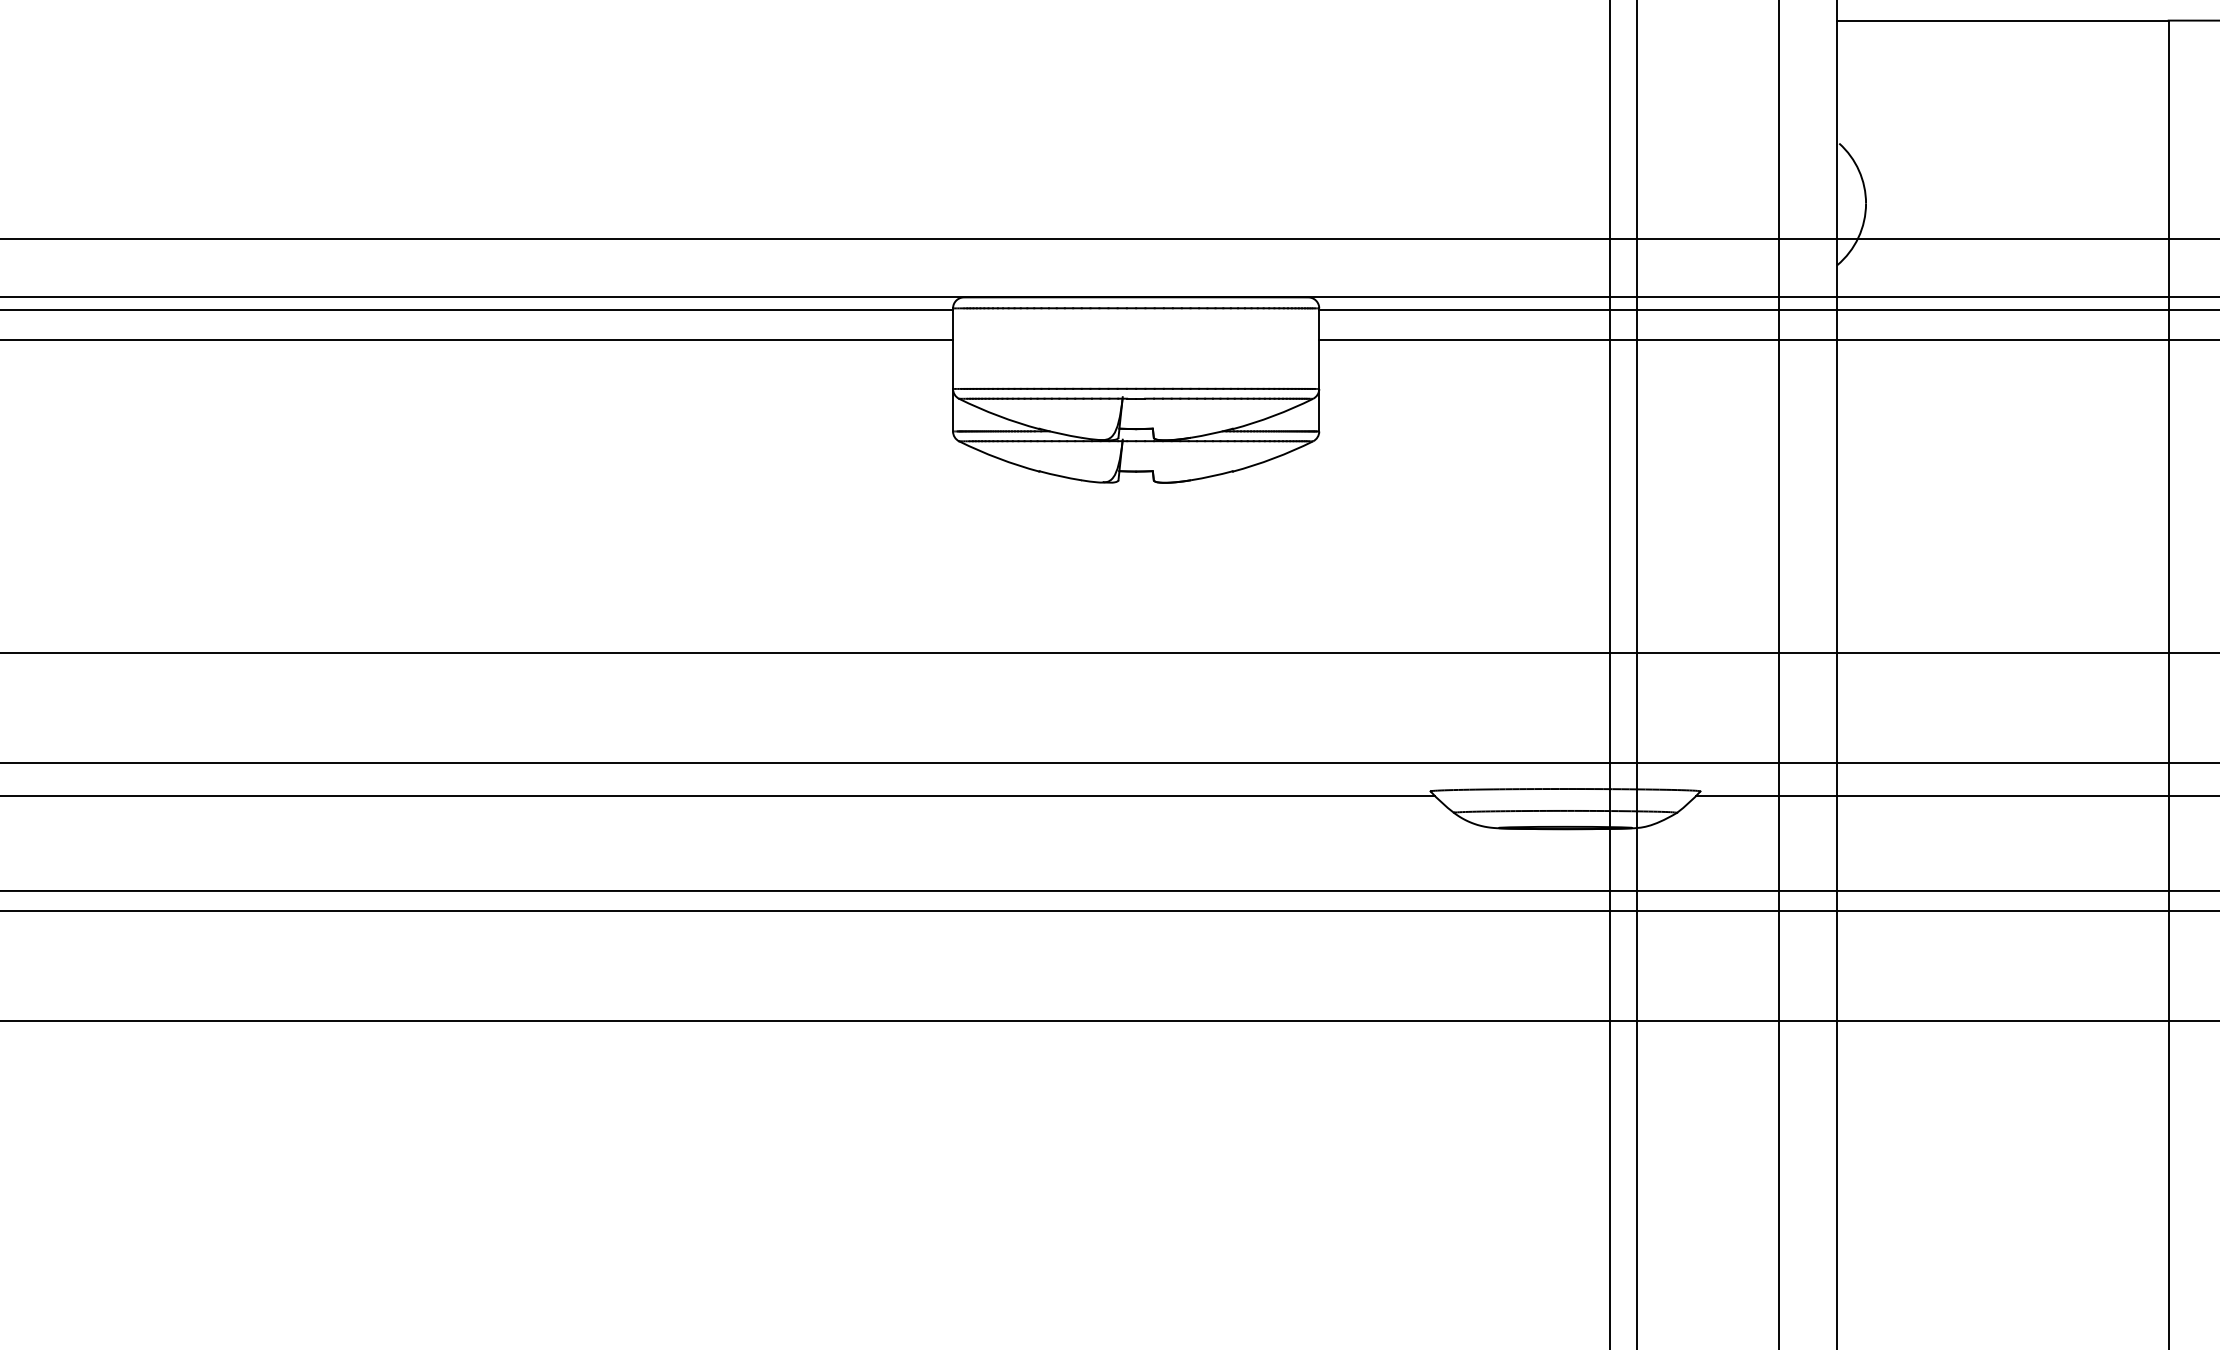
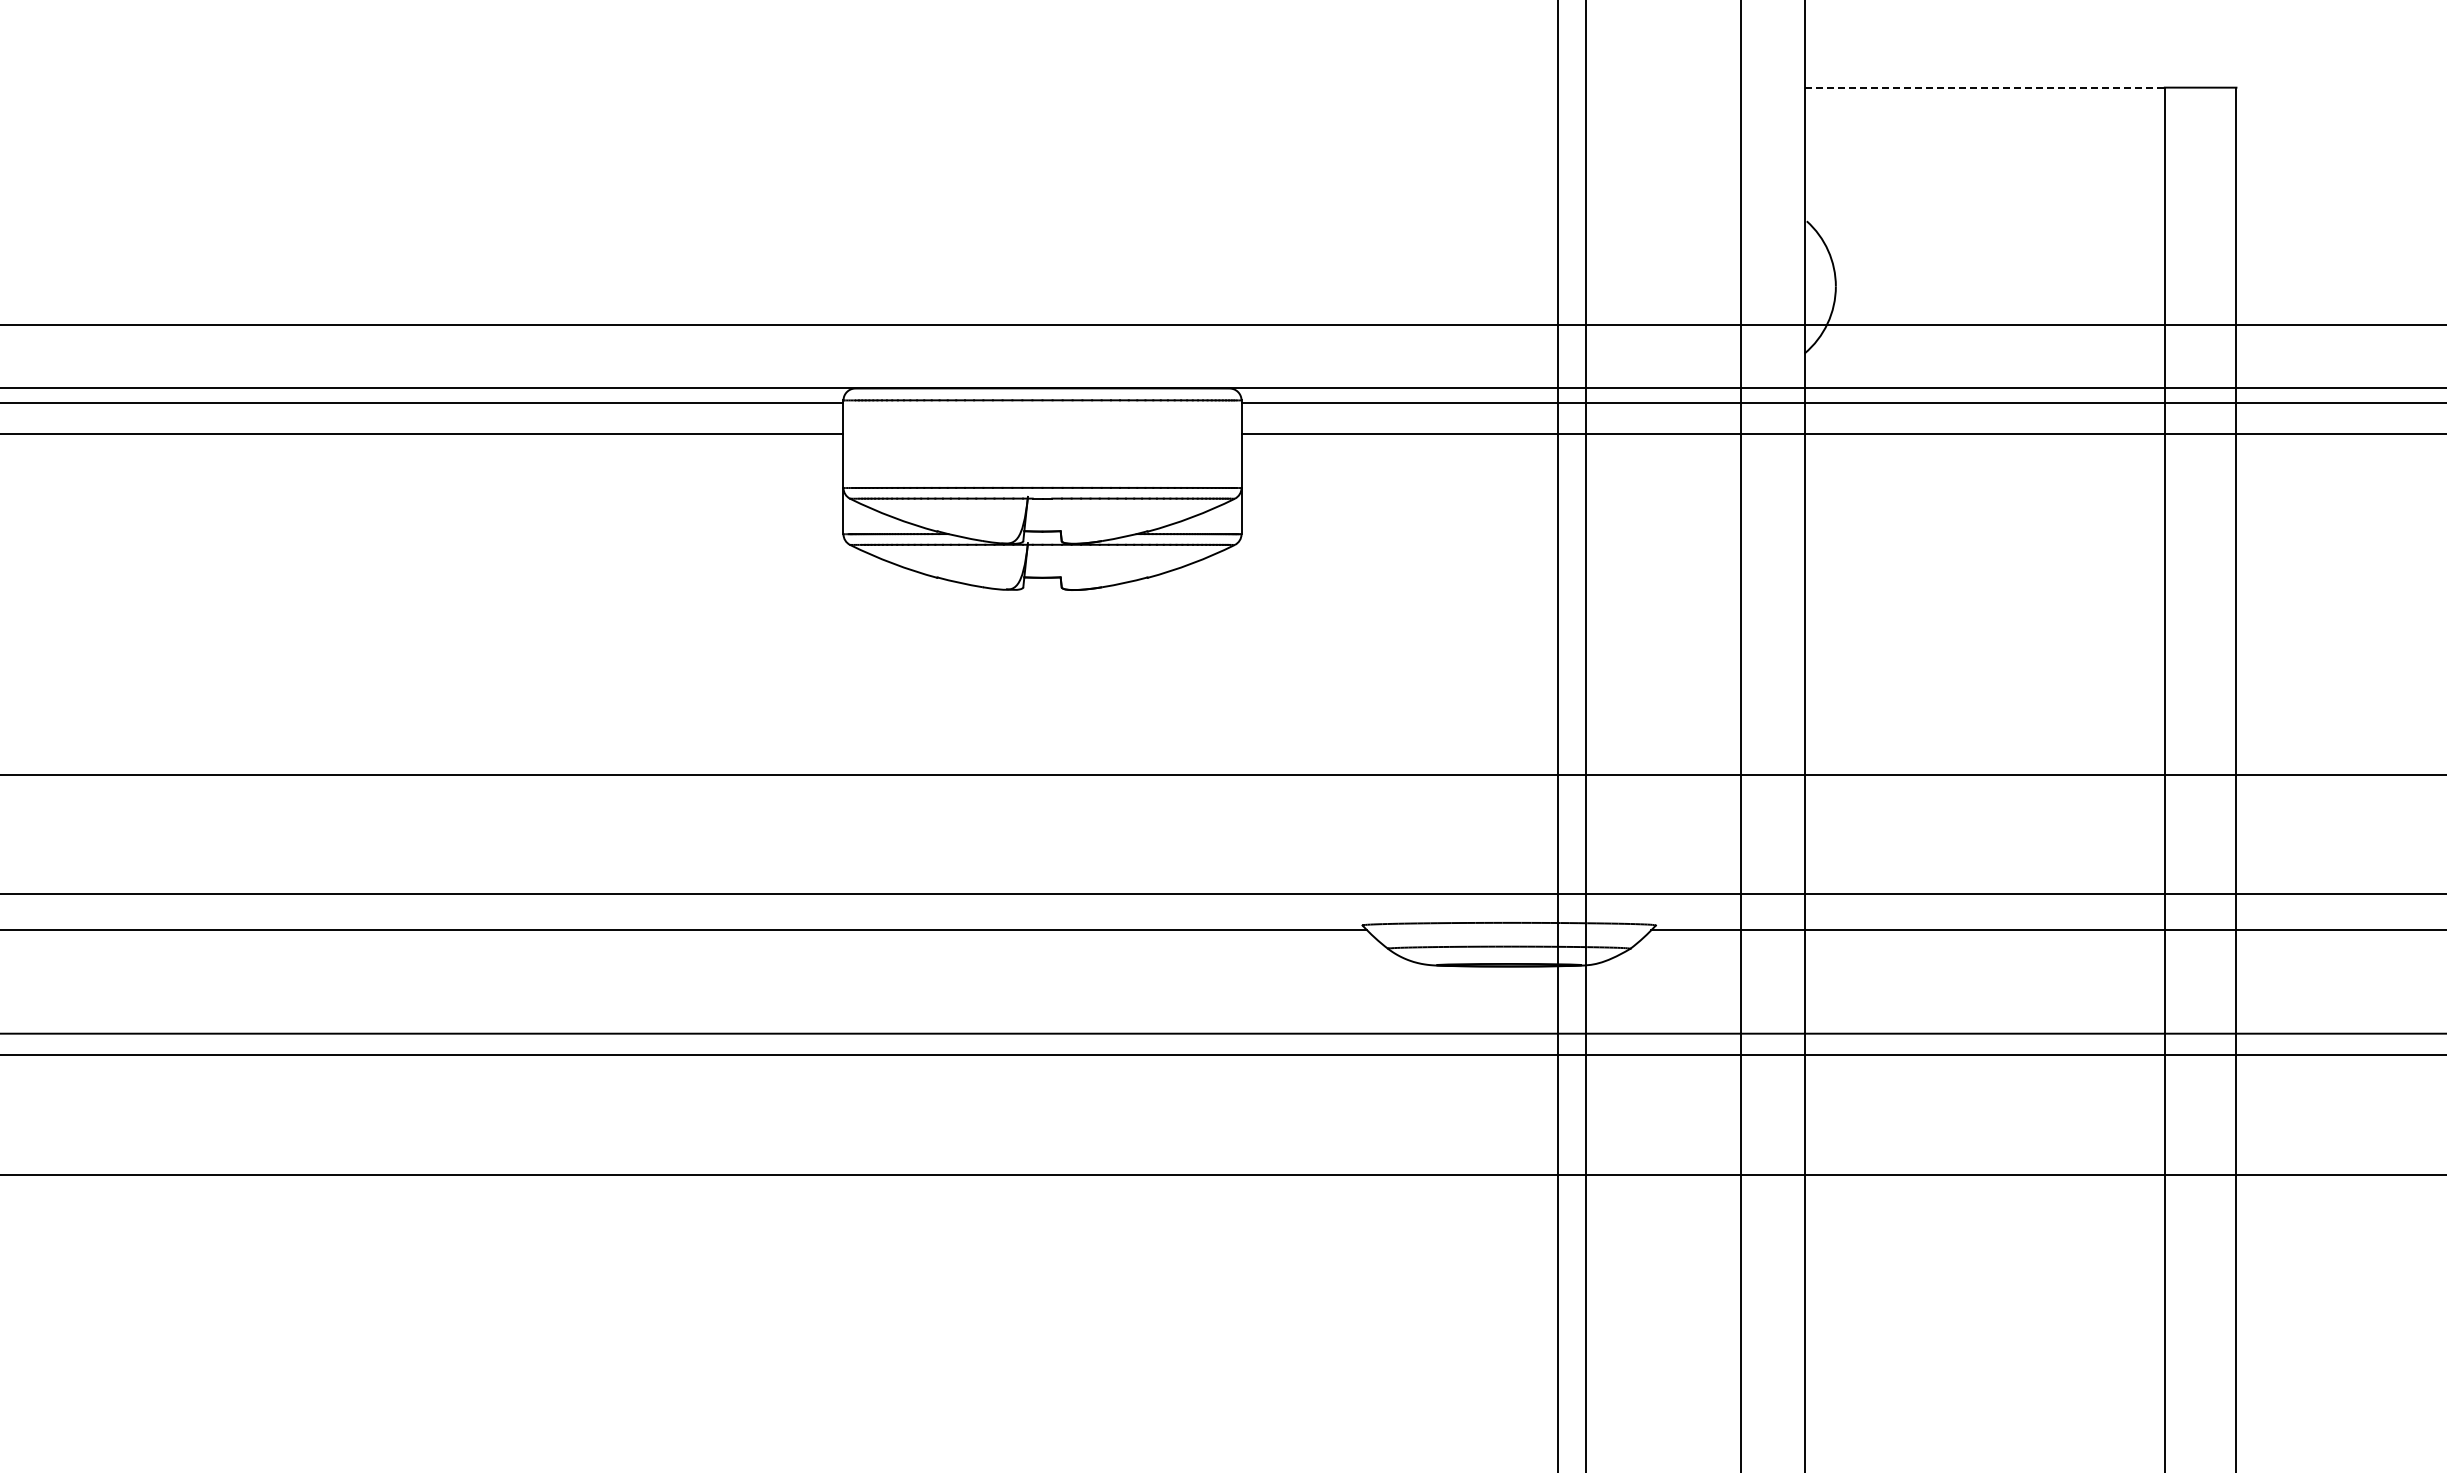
line: (2003, 20) -> (1985, 87), solid -> dashed

